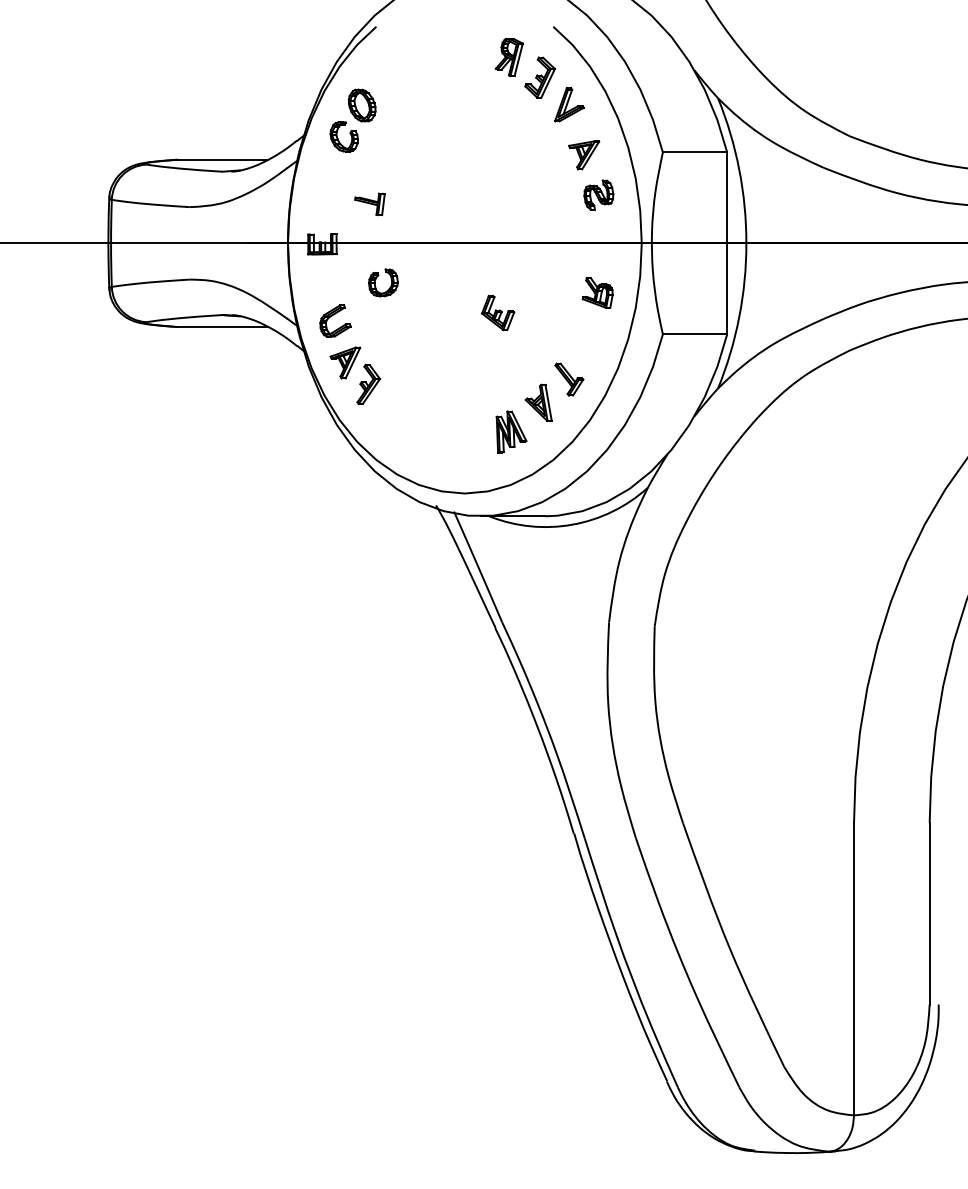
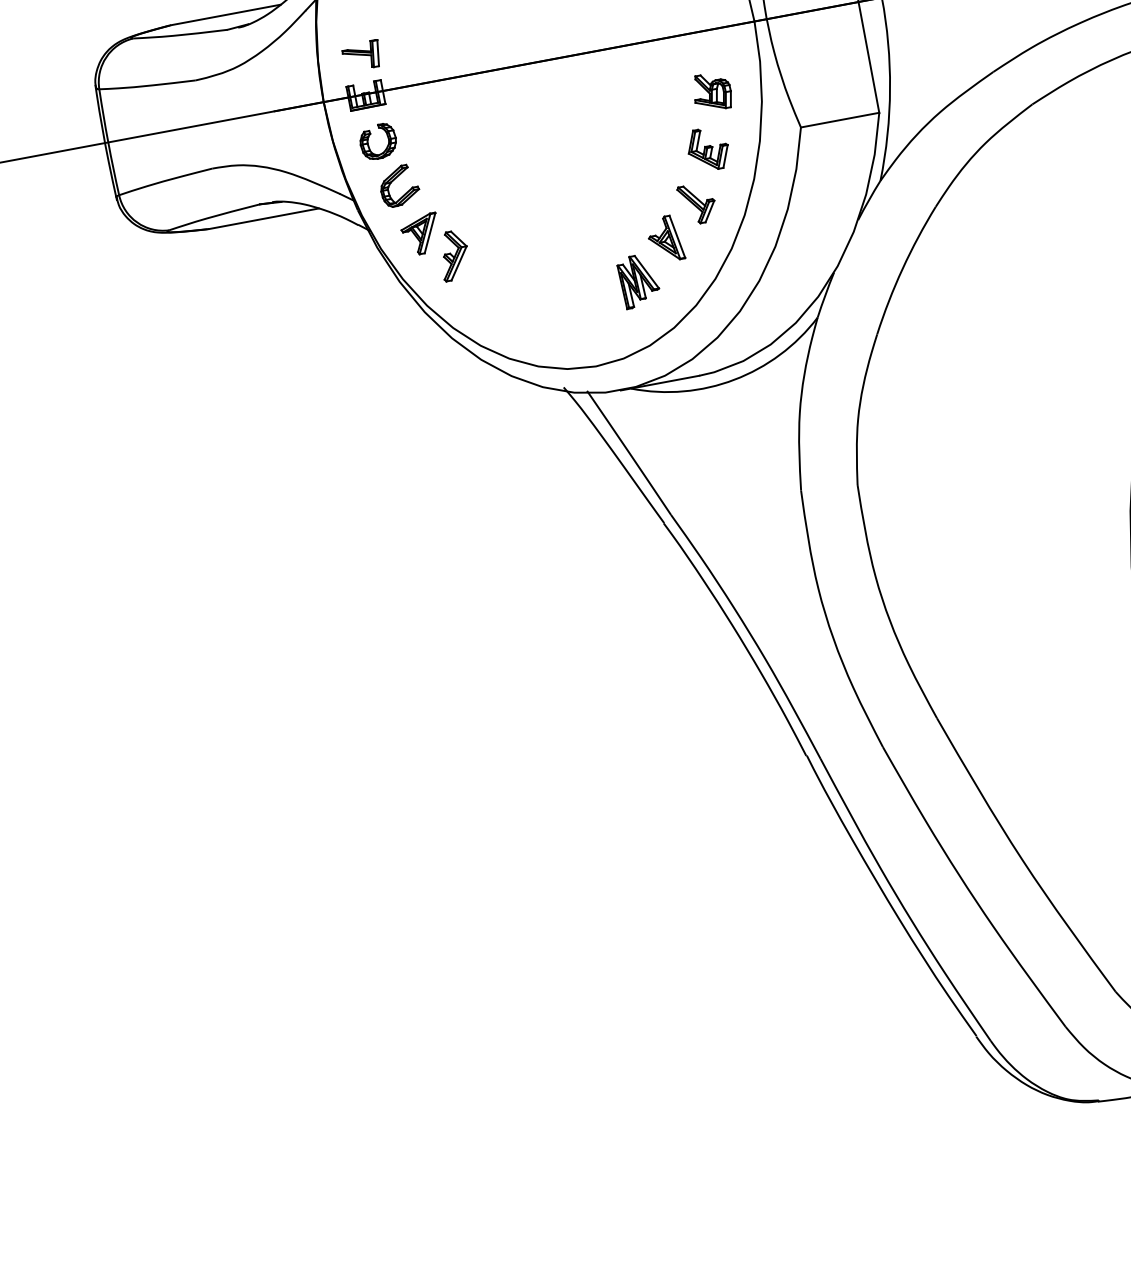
part: (369, 204) -> (361, 56), moved
part: (376, 279) -> (369, 139), moved
part: (498, 312) -> (708, 148), moved

